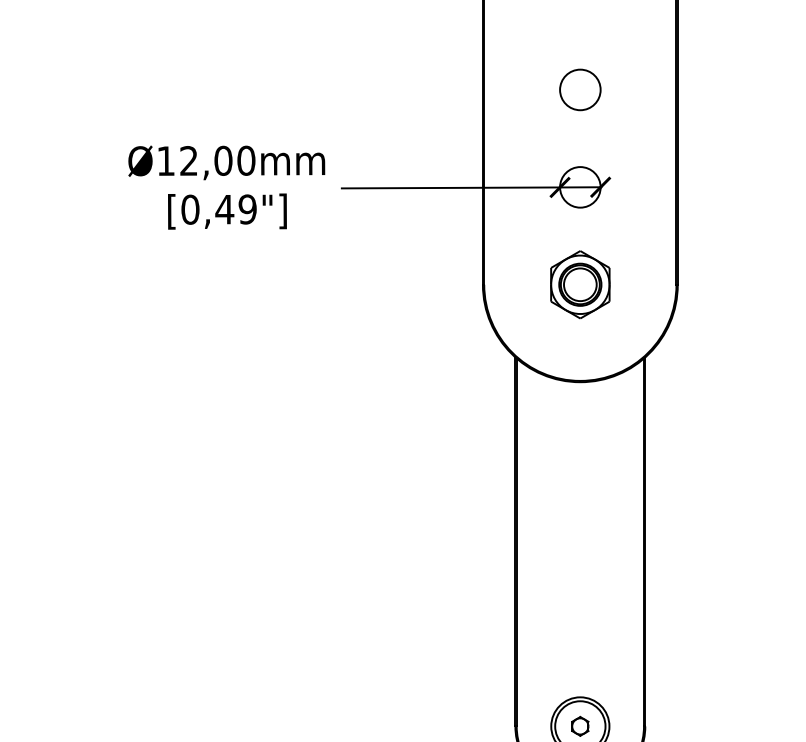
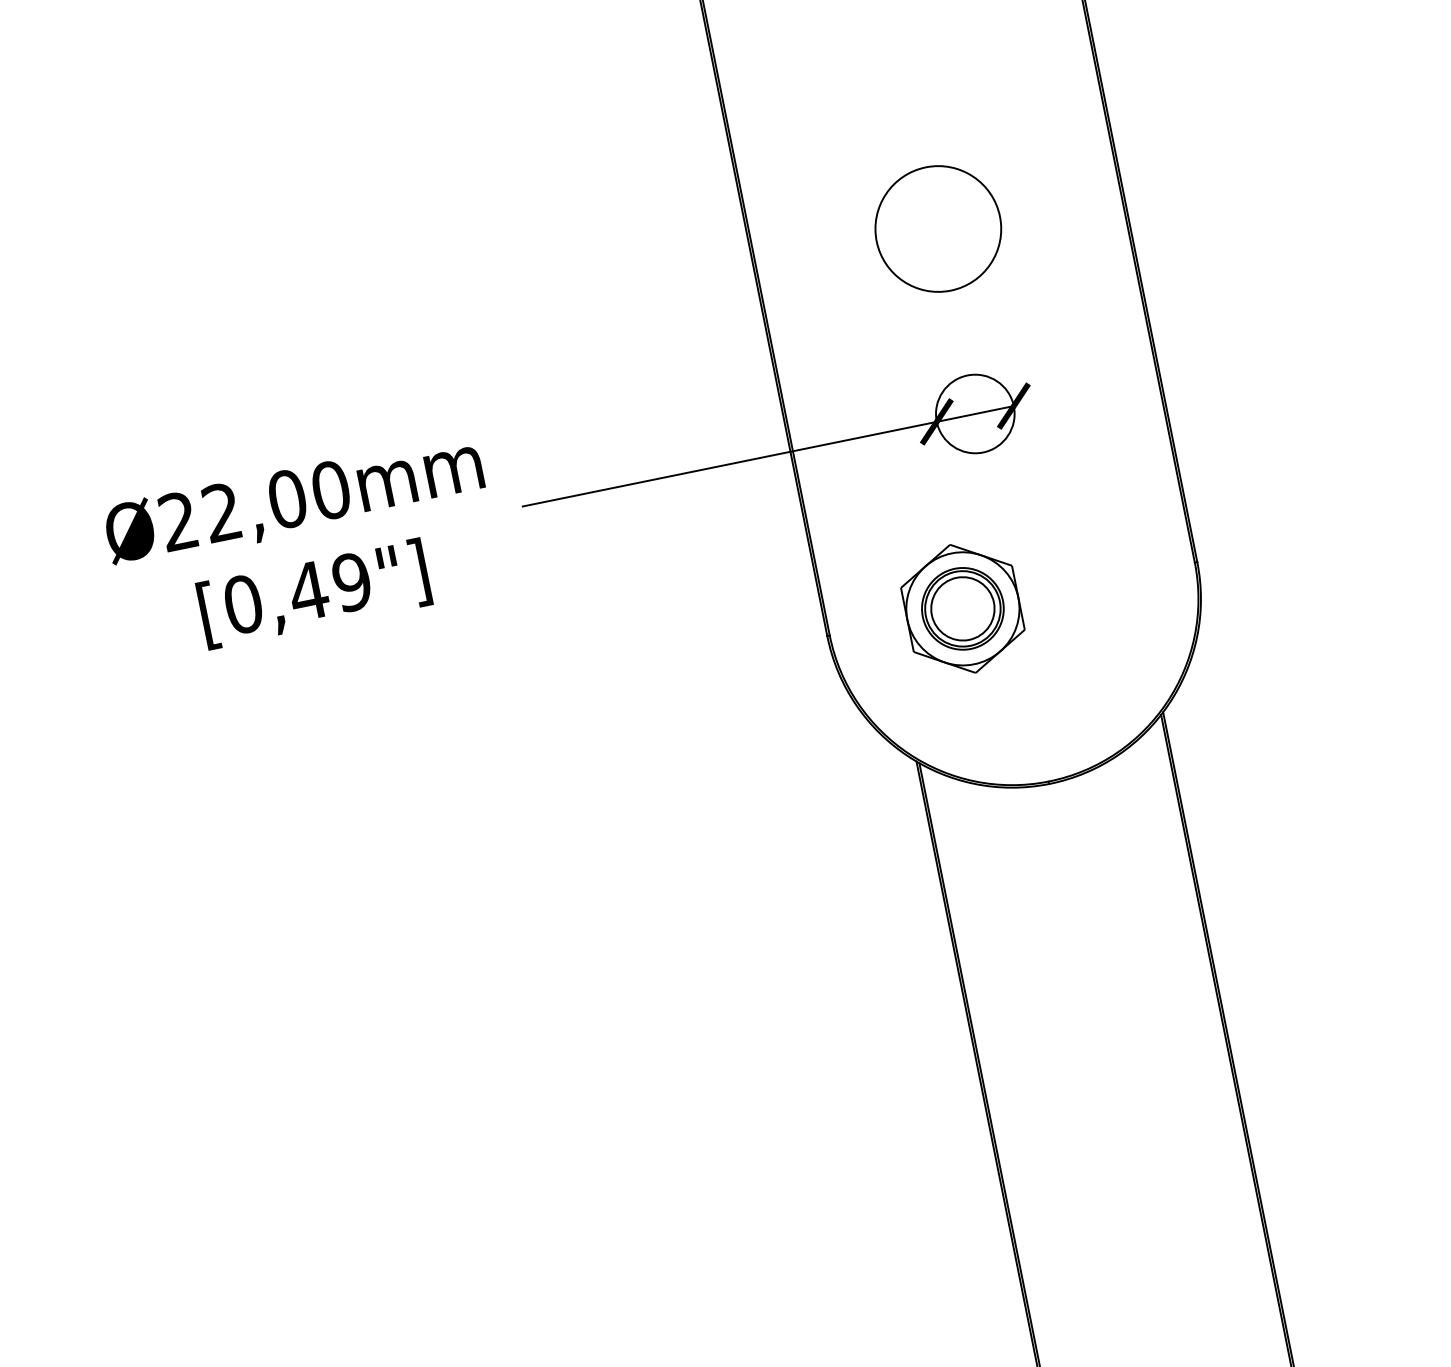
circle: (580, 89) -> (938, 228), size x1.6
text: (165, 160) -> (177, 520), Ø12,00mm -> Ø22,00mm
part: (580, 284) -> (963, 608), moved

